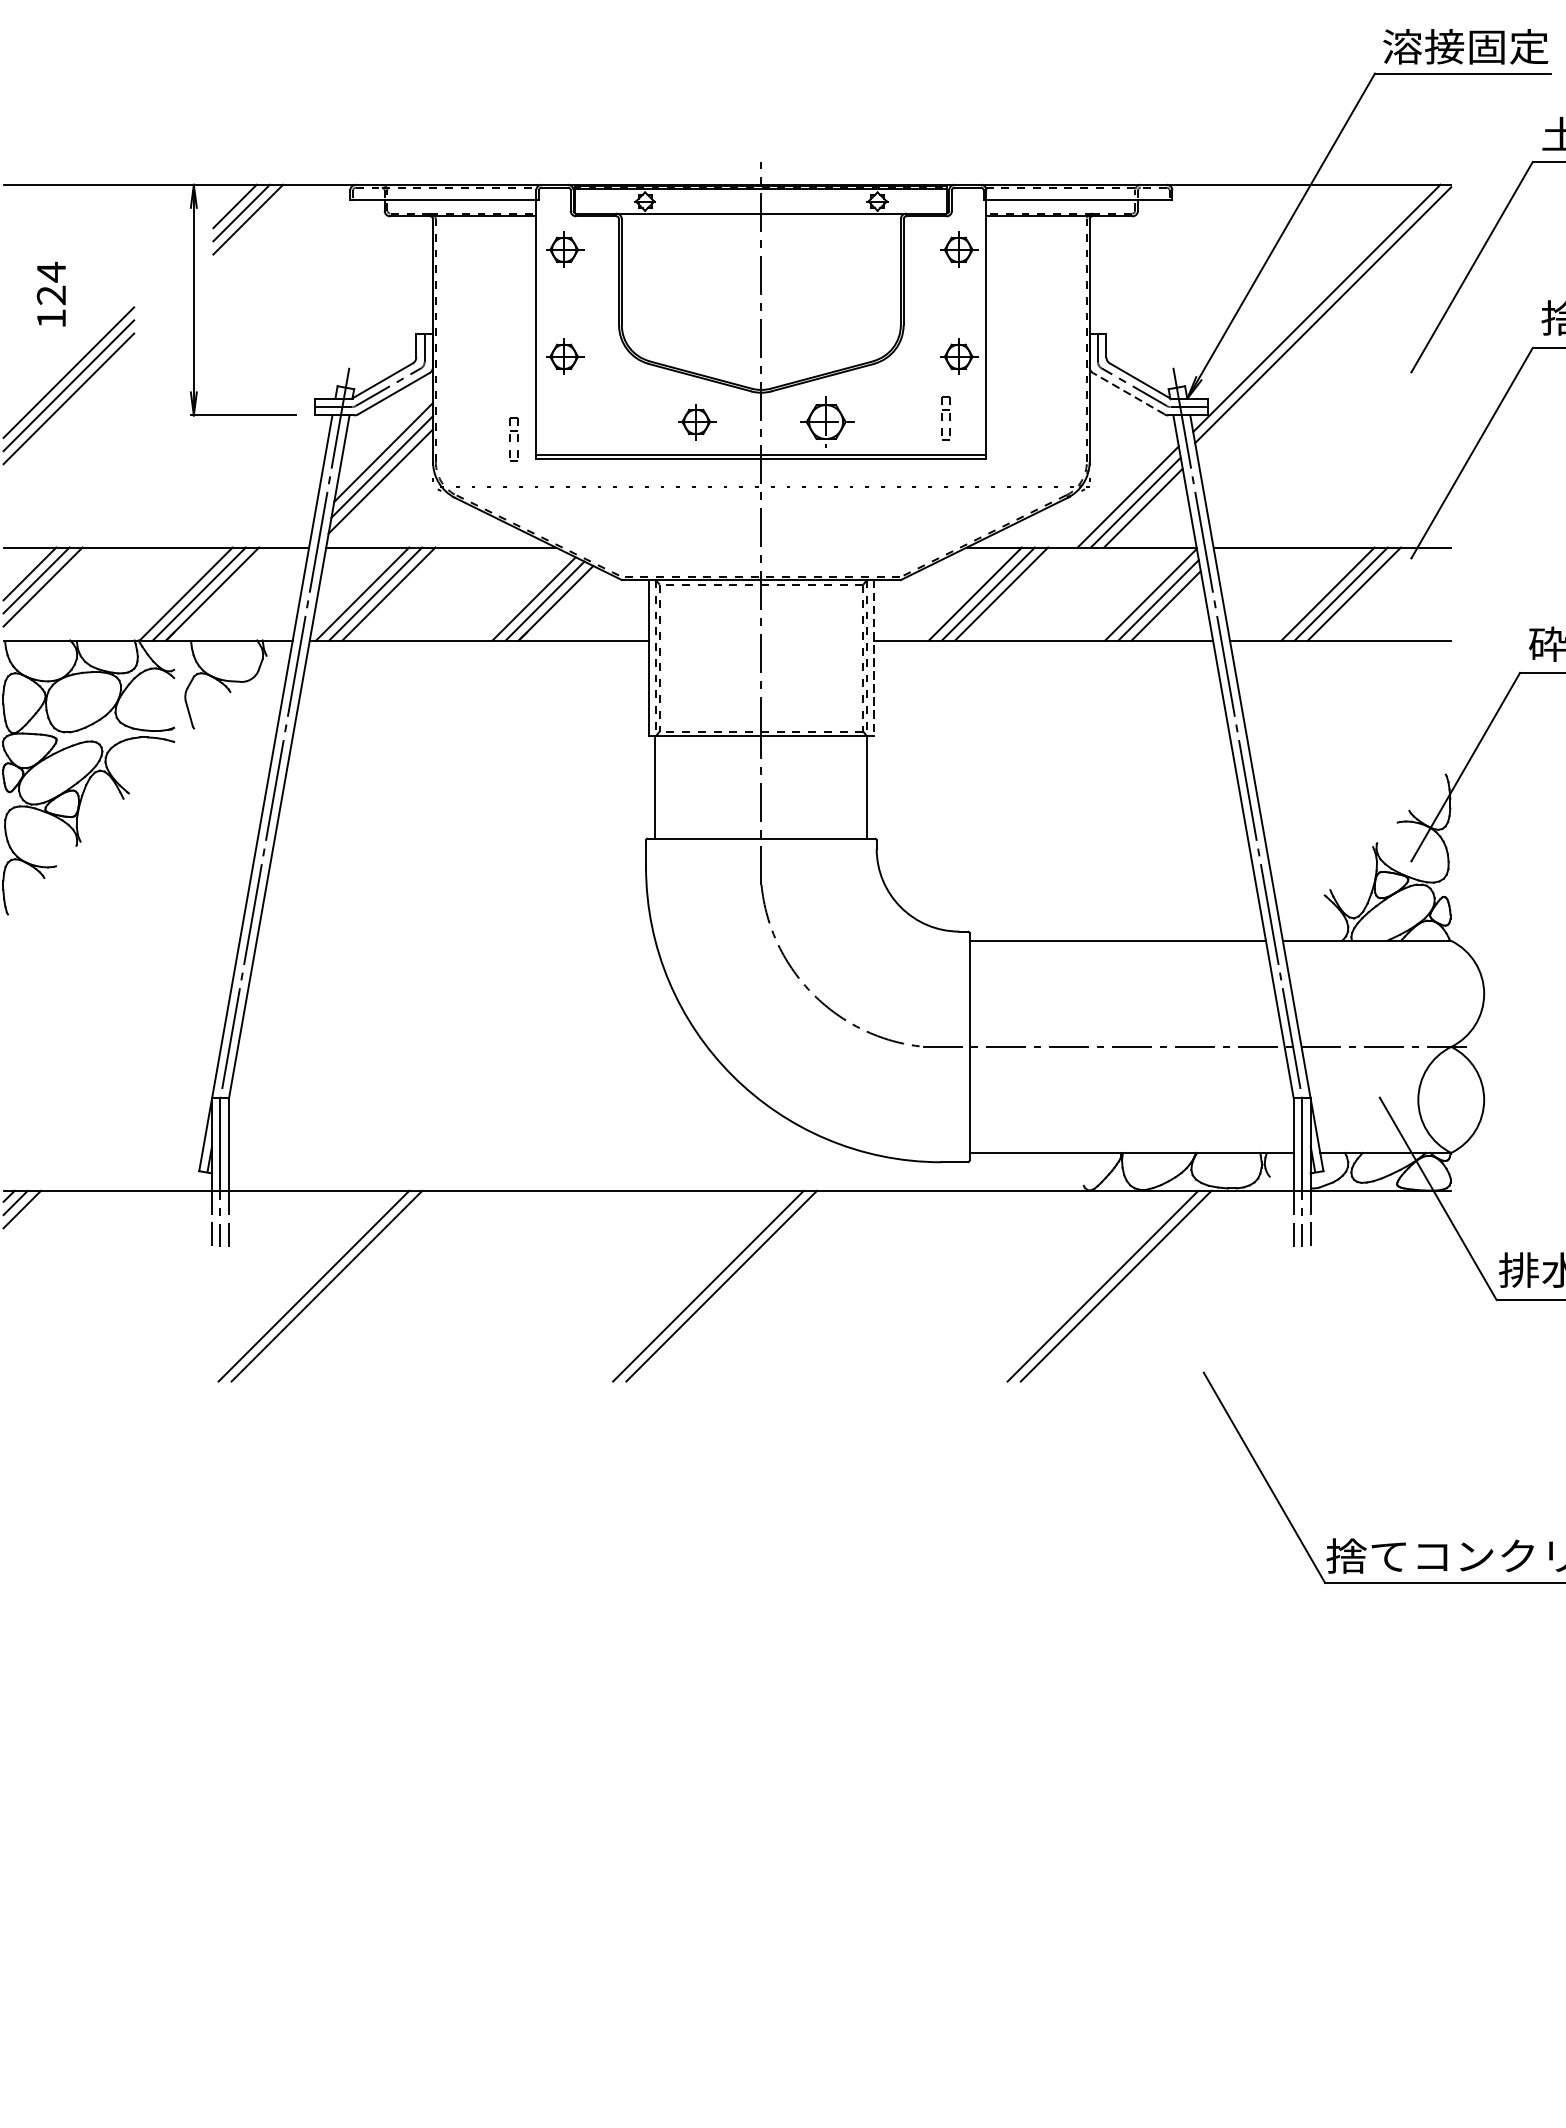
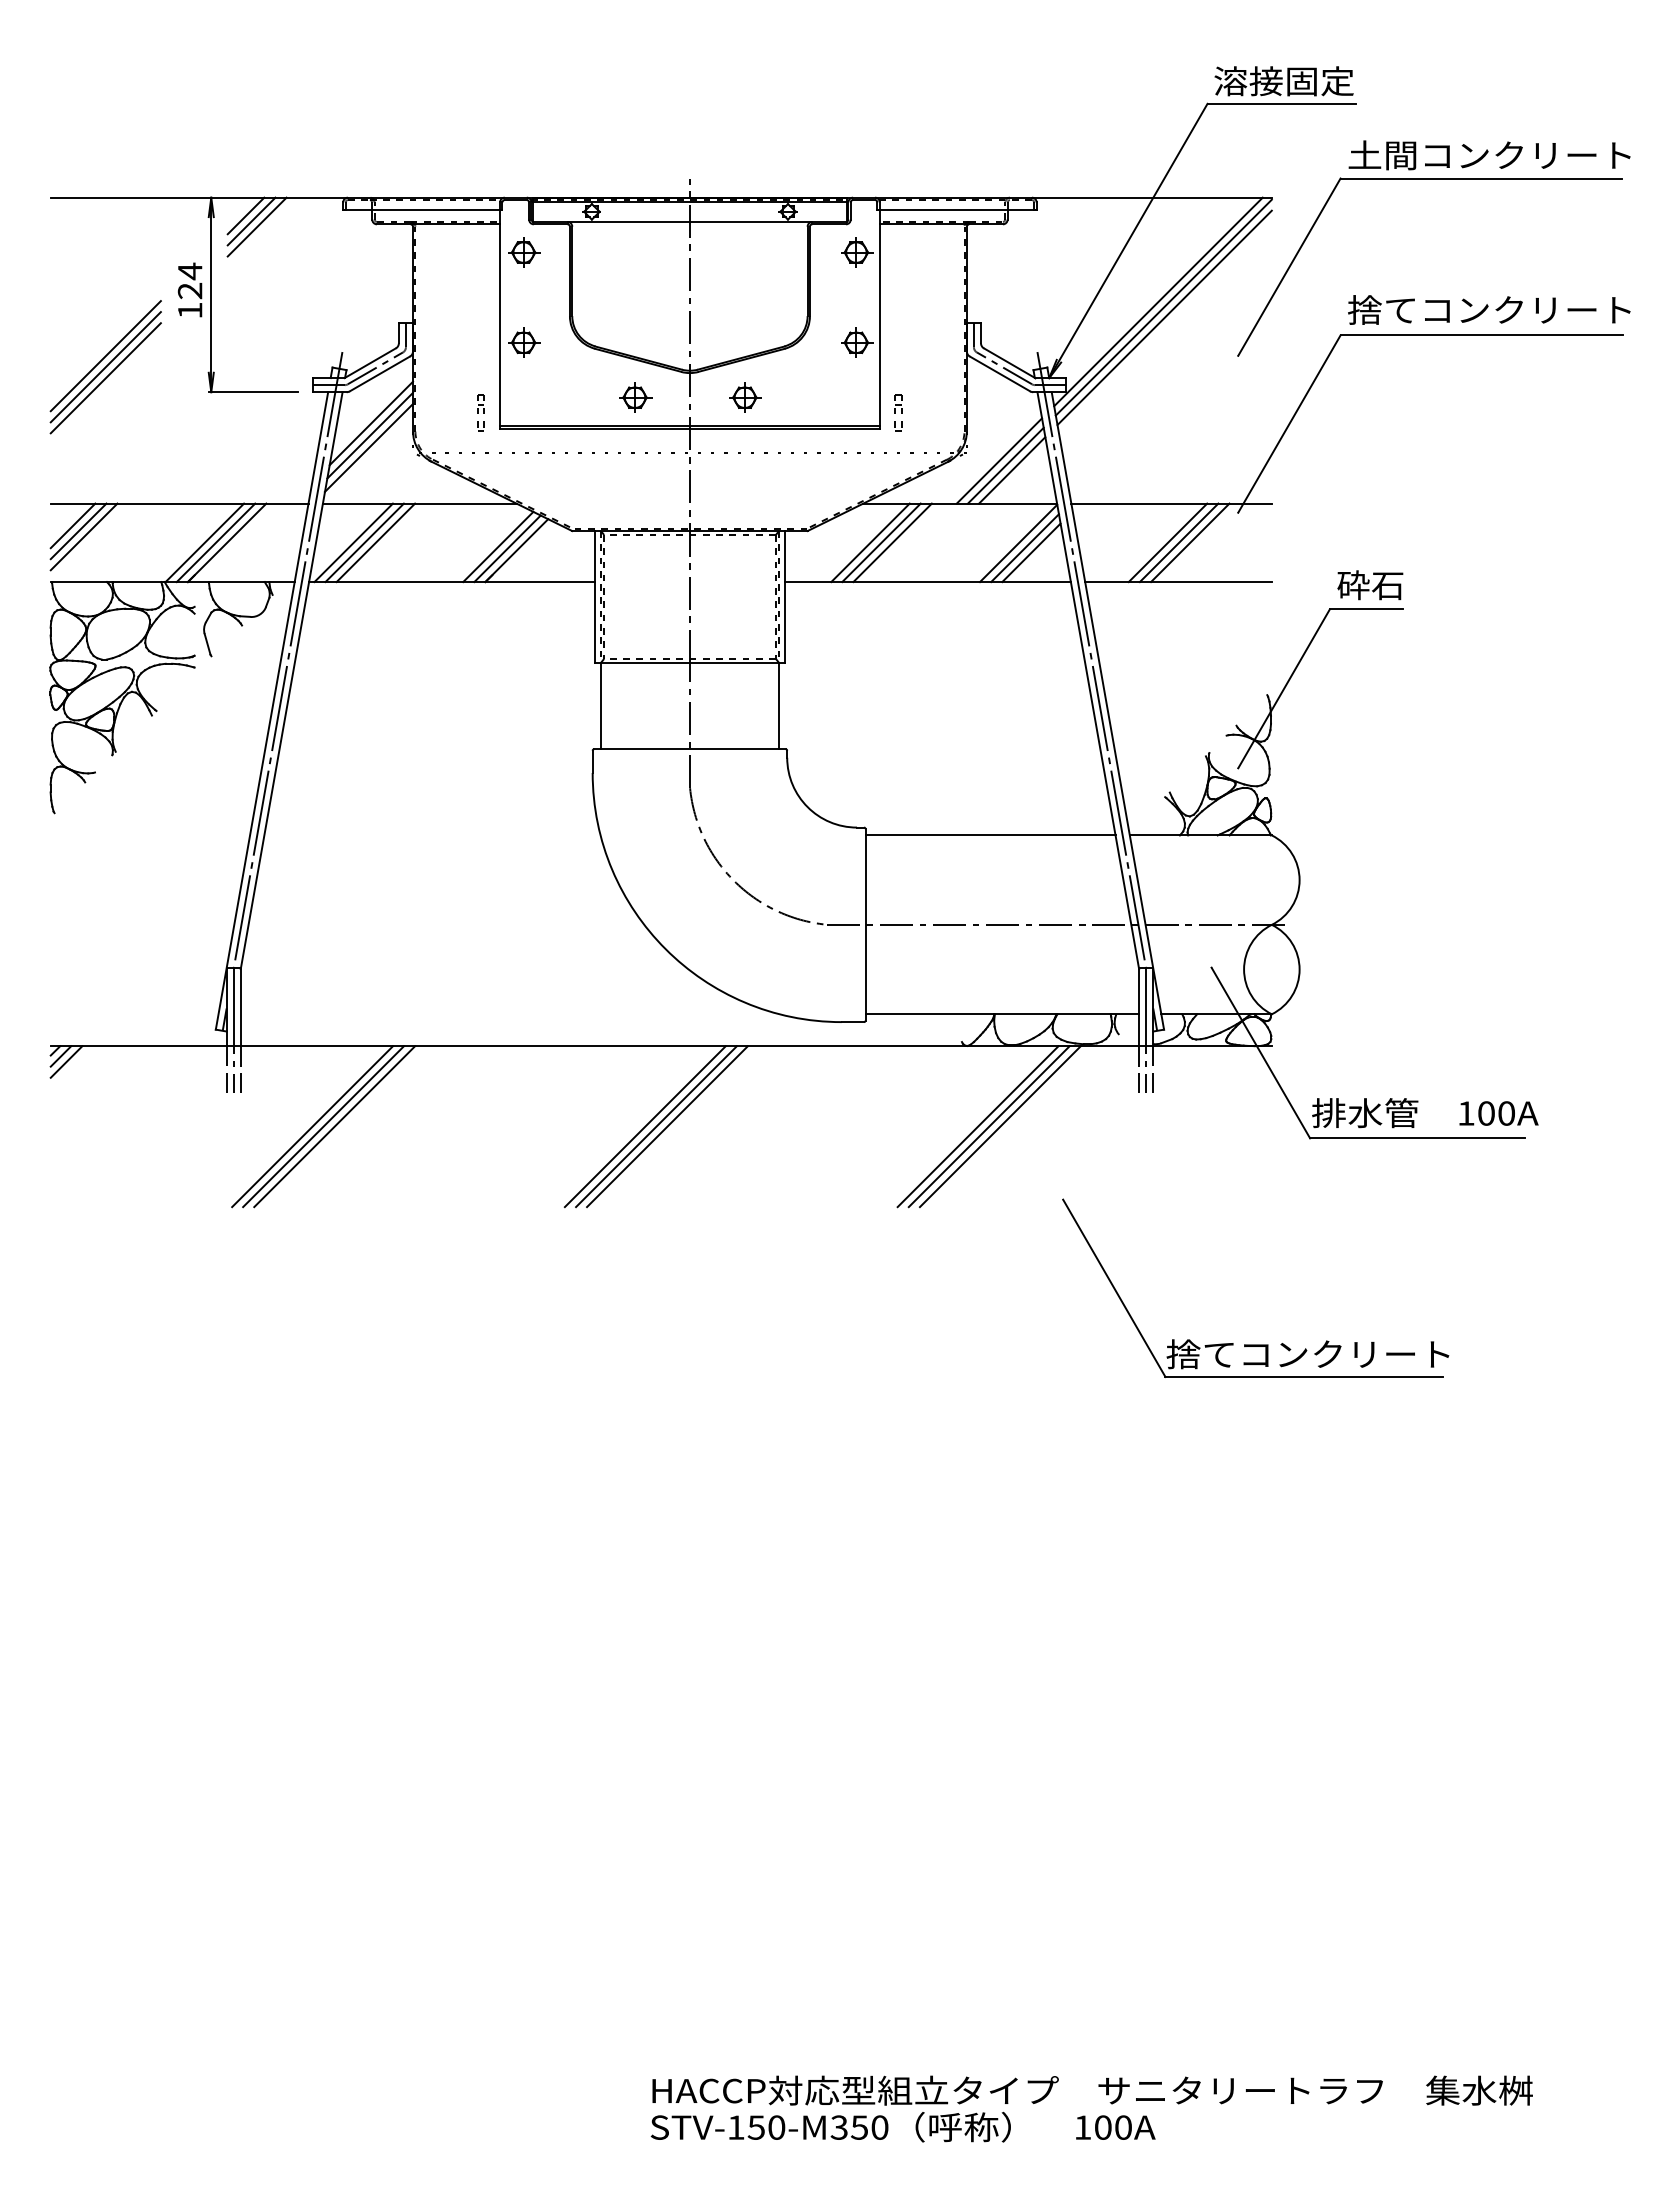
text: (50, 293) -> (189, 289), moved
line: (1323, 326) -> (1164, 317), added
line: (1129, 393) -> (1000, 373), dashed -> solid
part: (945, 418) -> (898, 412), moved
part: (827, 421) -> (745, 397), size x0.71
line: (873, 657) -> (784, 596), dashed -> solid
line: (339, 1286) -> (334, 1126), added
line: (734, 1286) -> (667, 1126), added
line: (1128, 1286) -> (999, 1126), added

